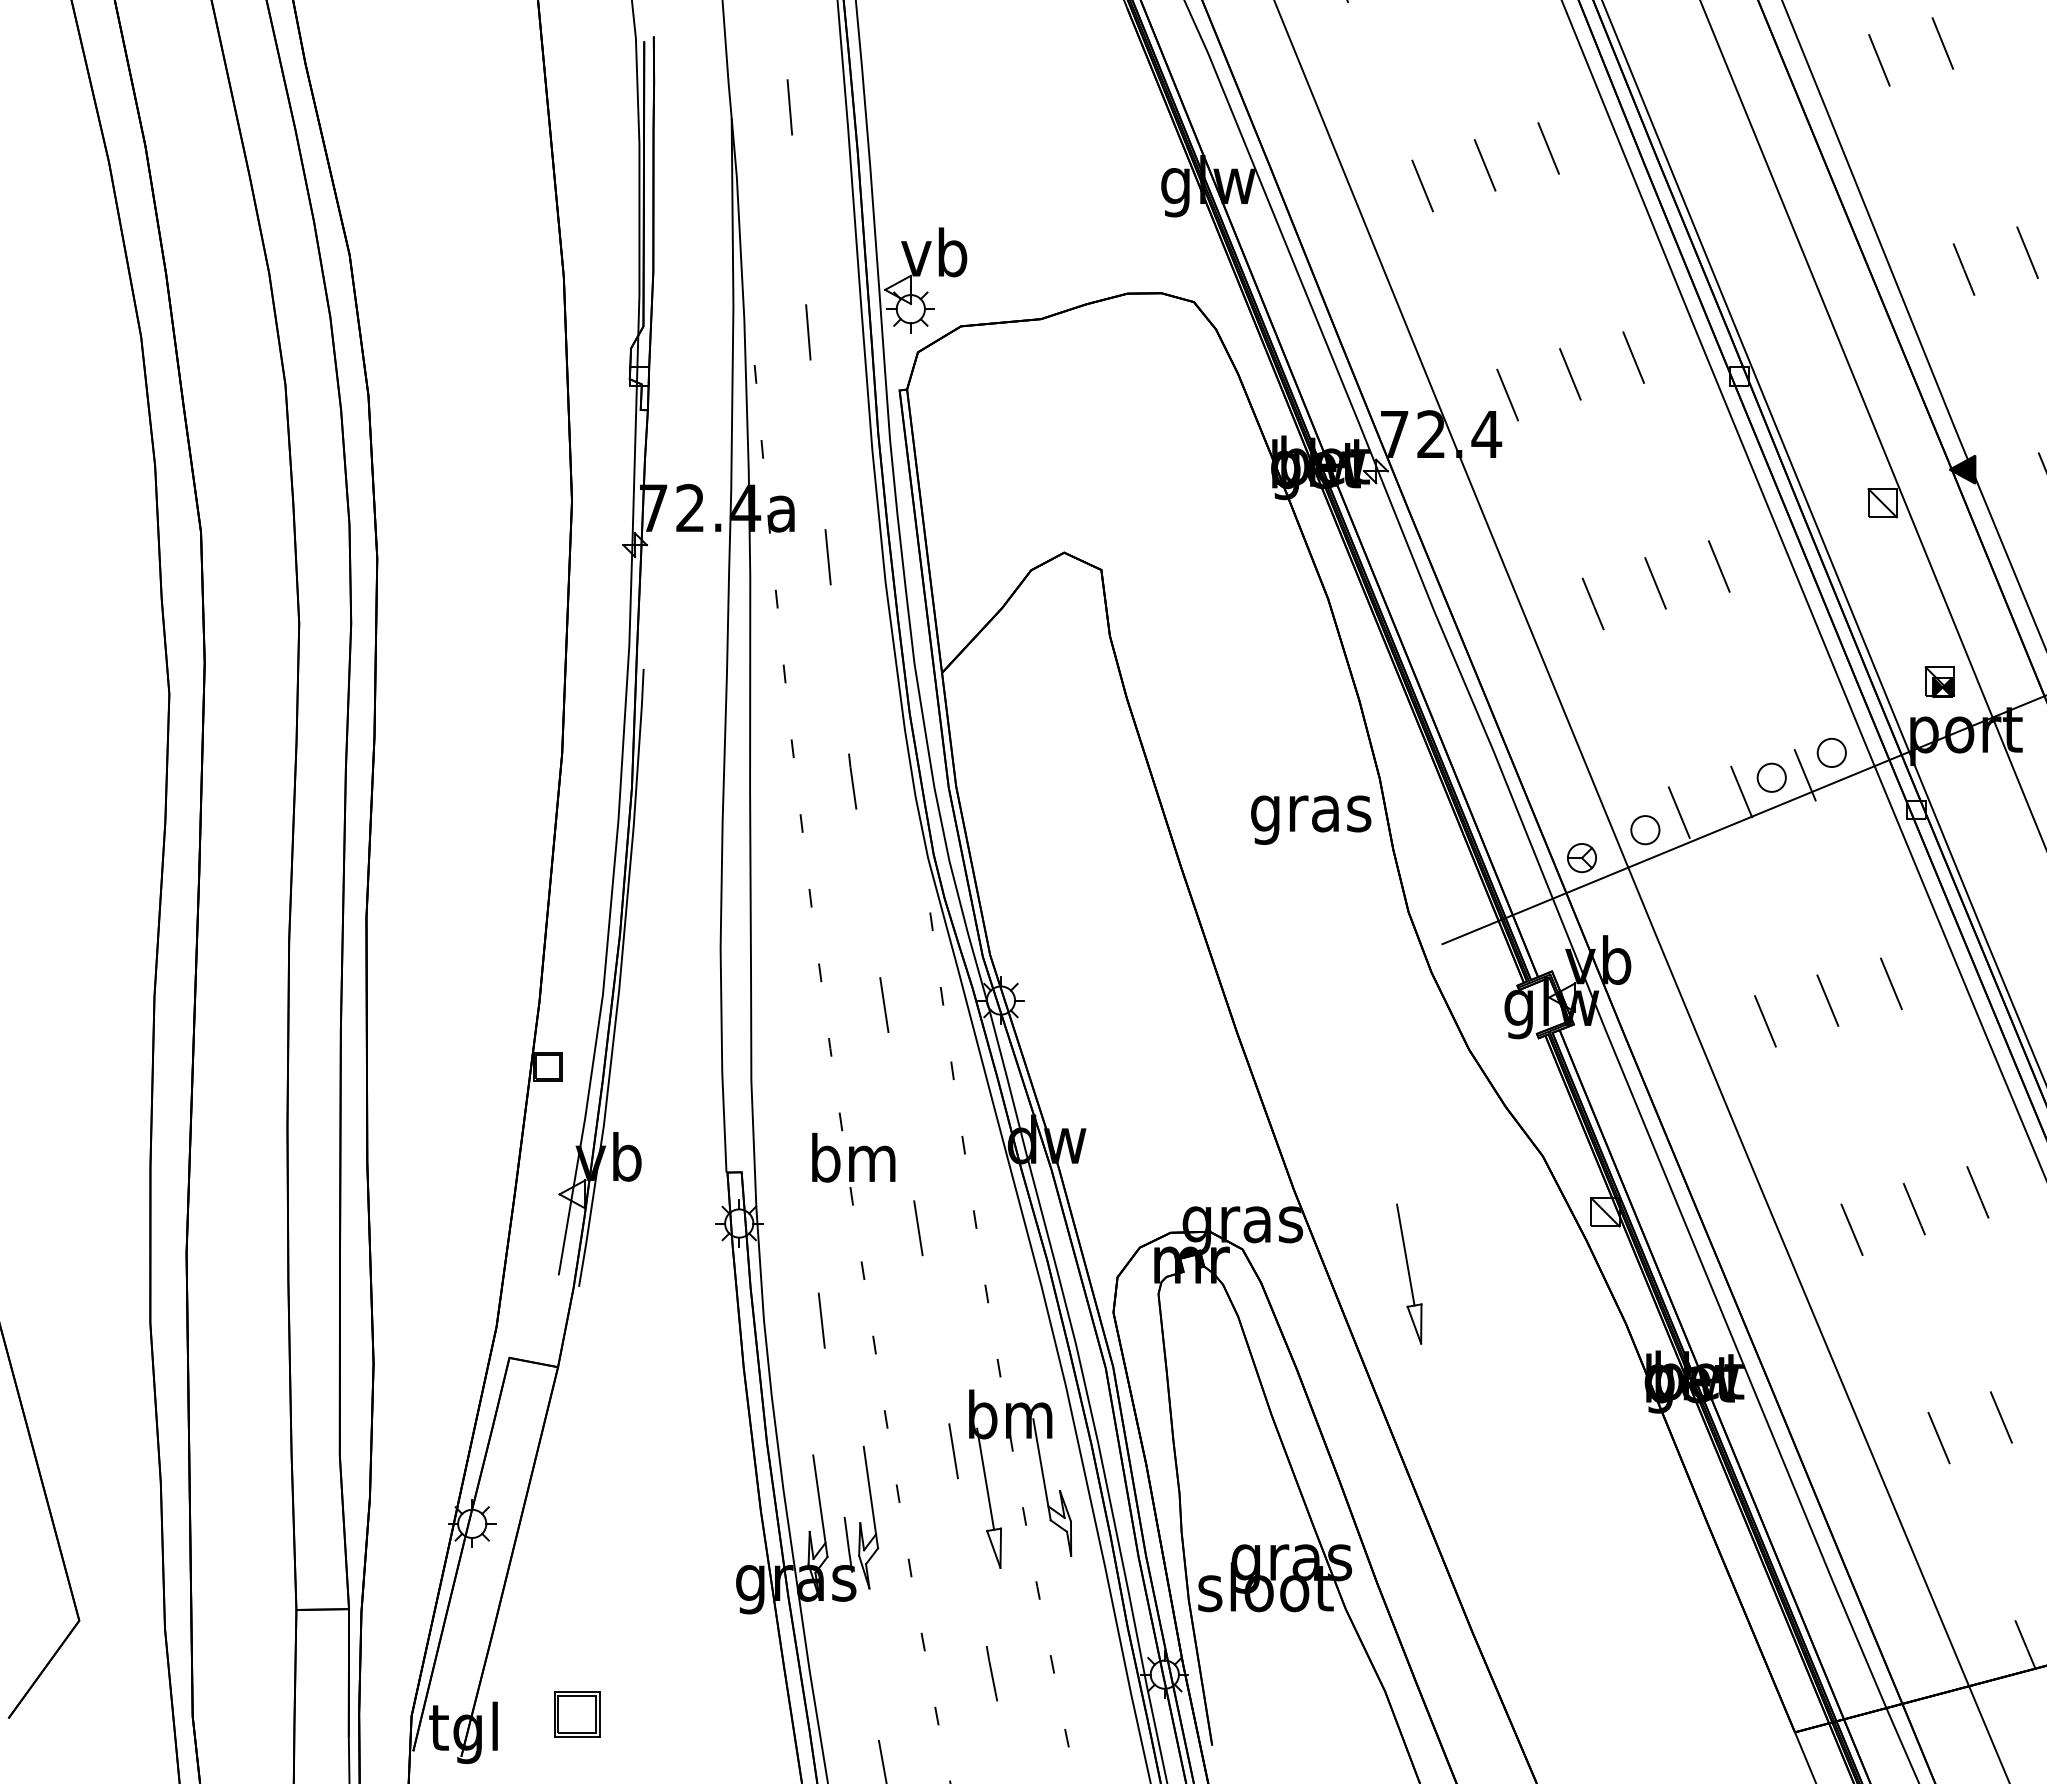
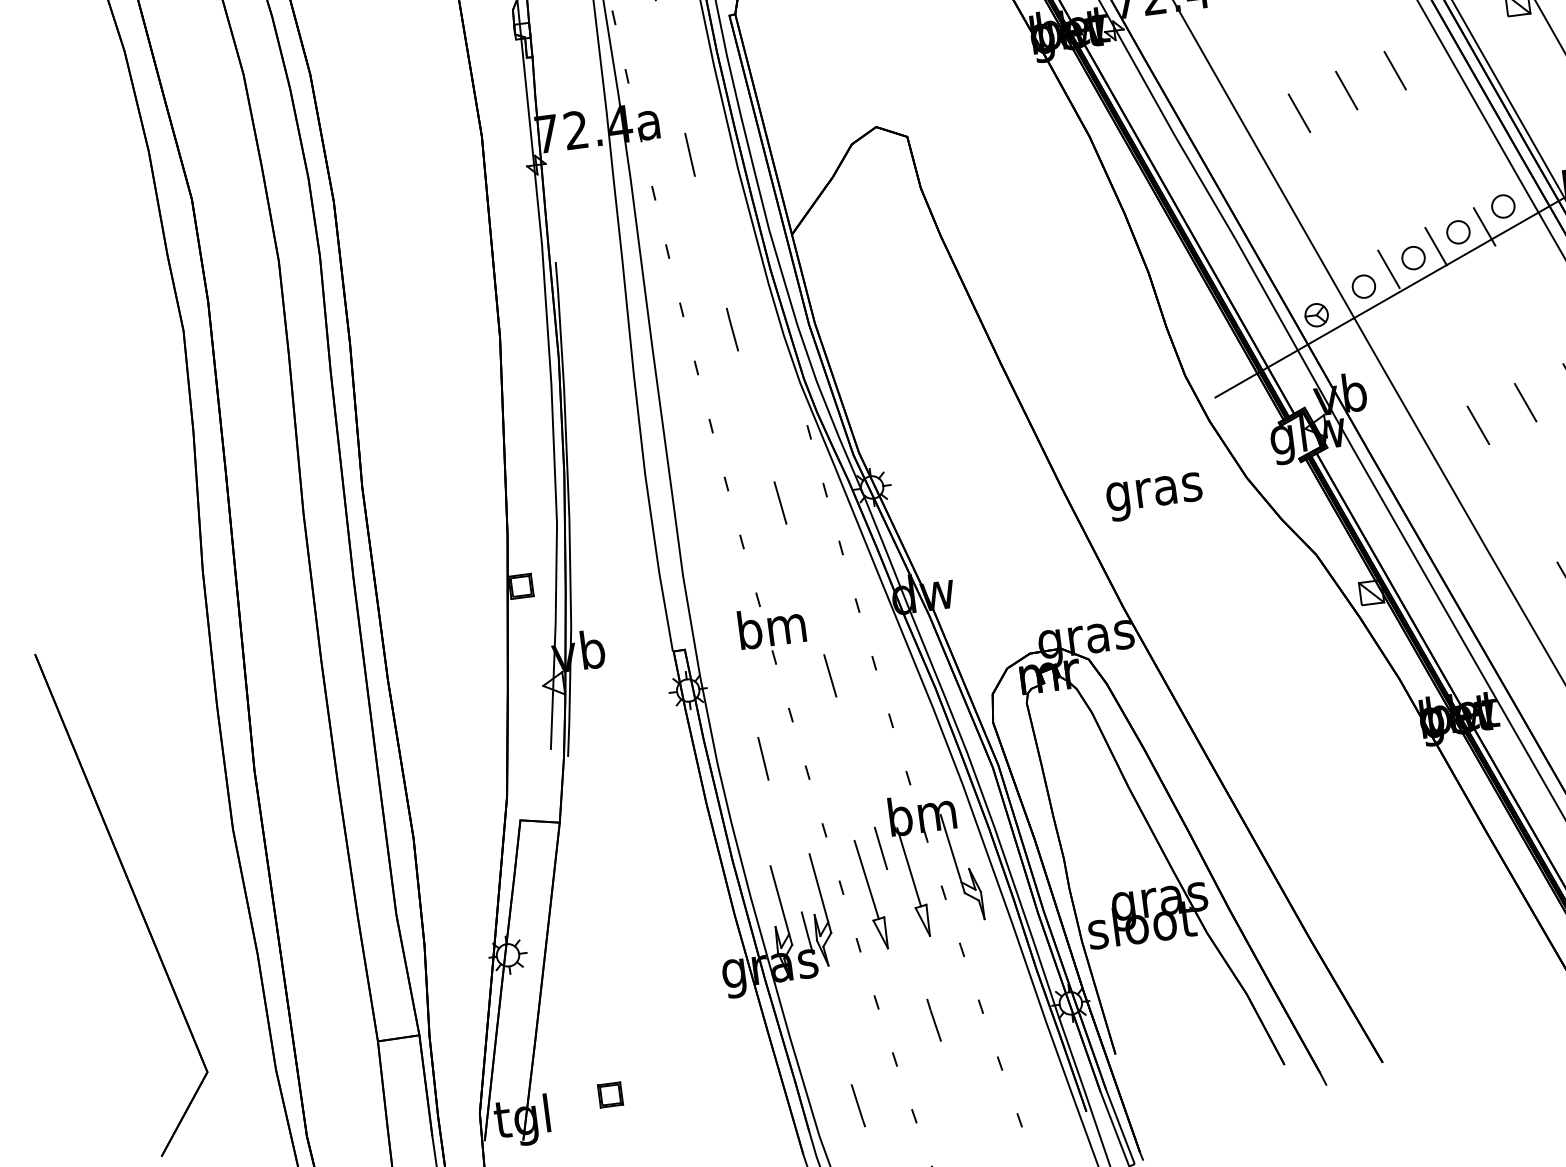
part: (1711, 802) -> (1413, 258), added
text: (1311, 819) -> (1155, 496), moved
part: (1409, 1273) -> (871, 894), moved
part: (576, 1713) -> (609, 1094), size x0.62

